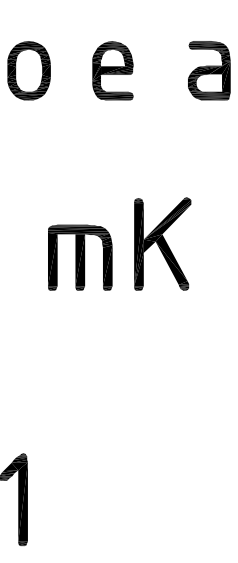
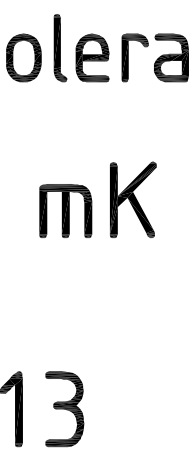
part: (73, 58) -> (60, 47), added
part: (157, 70) -> (129, 57), added
part: (78, 499) -> (64, 408), added

